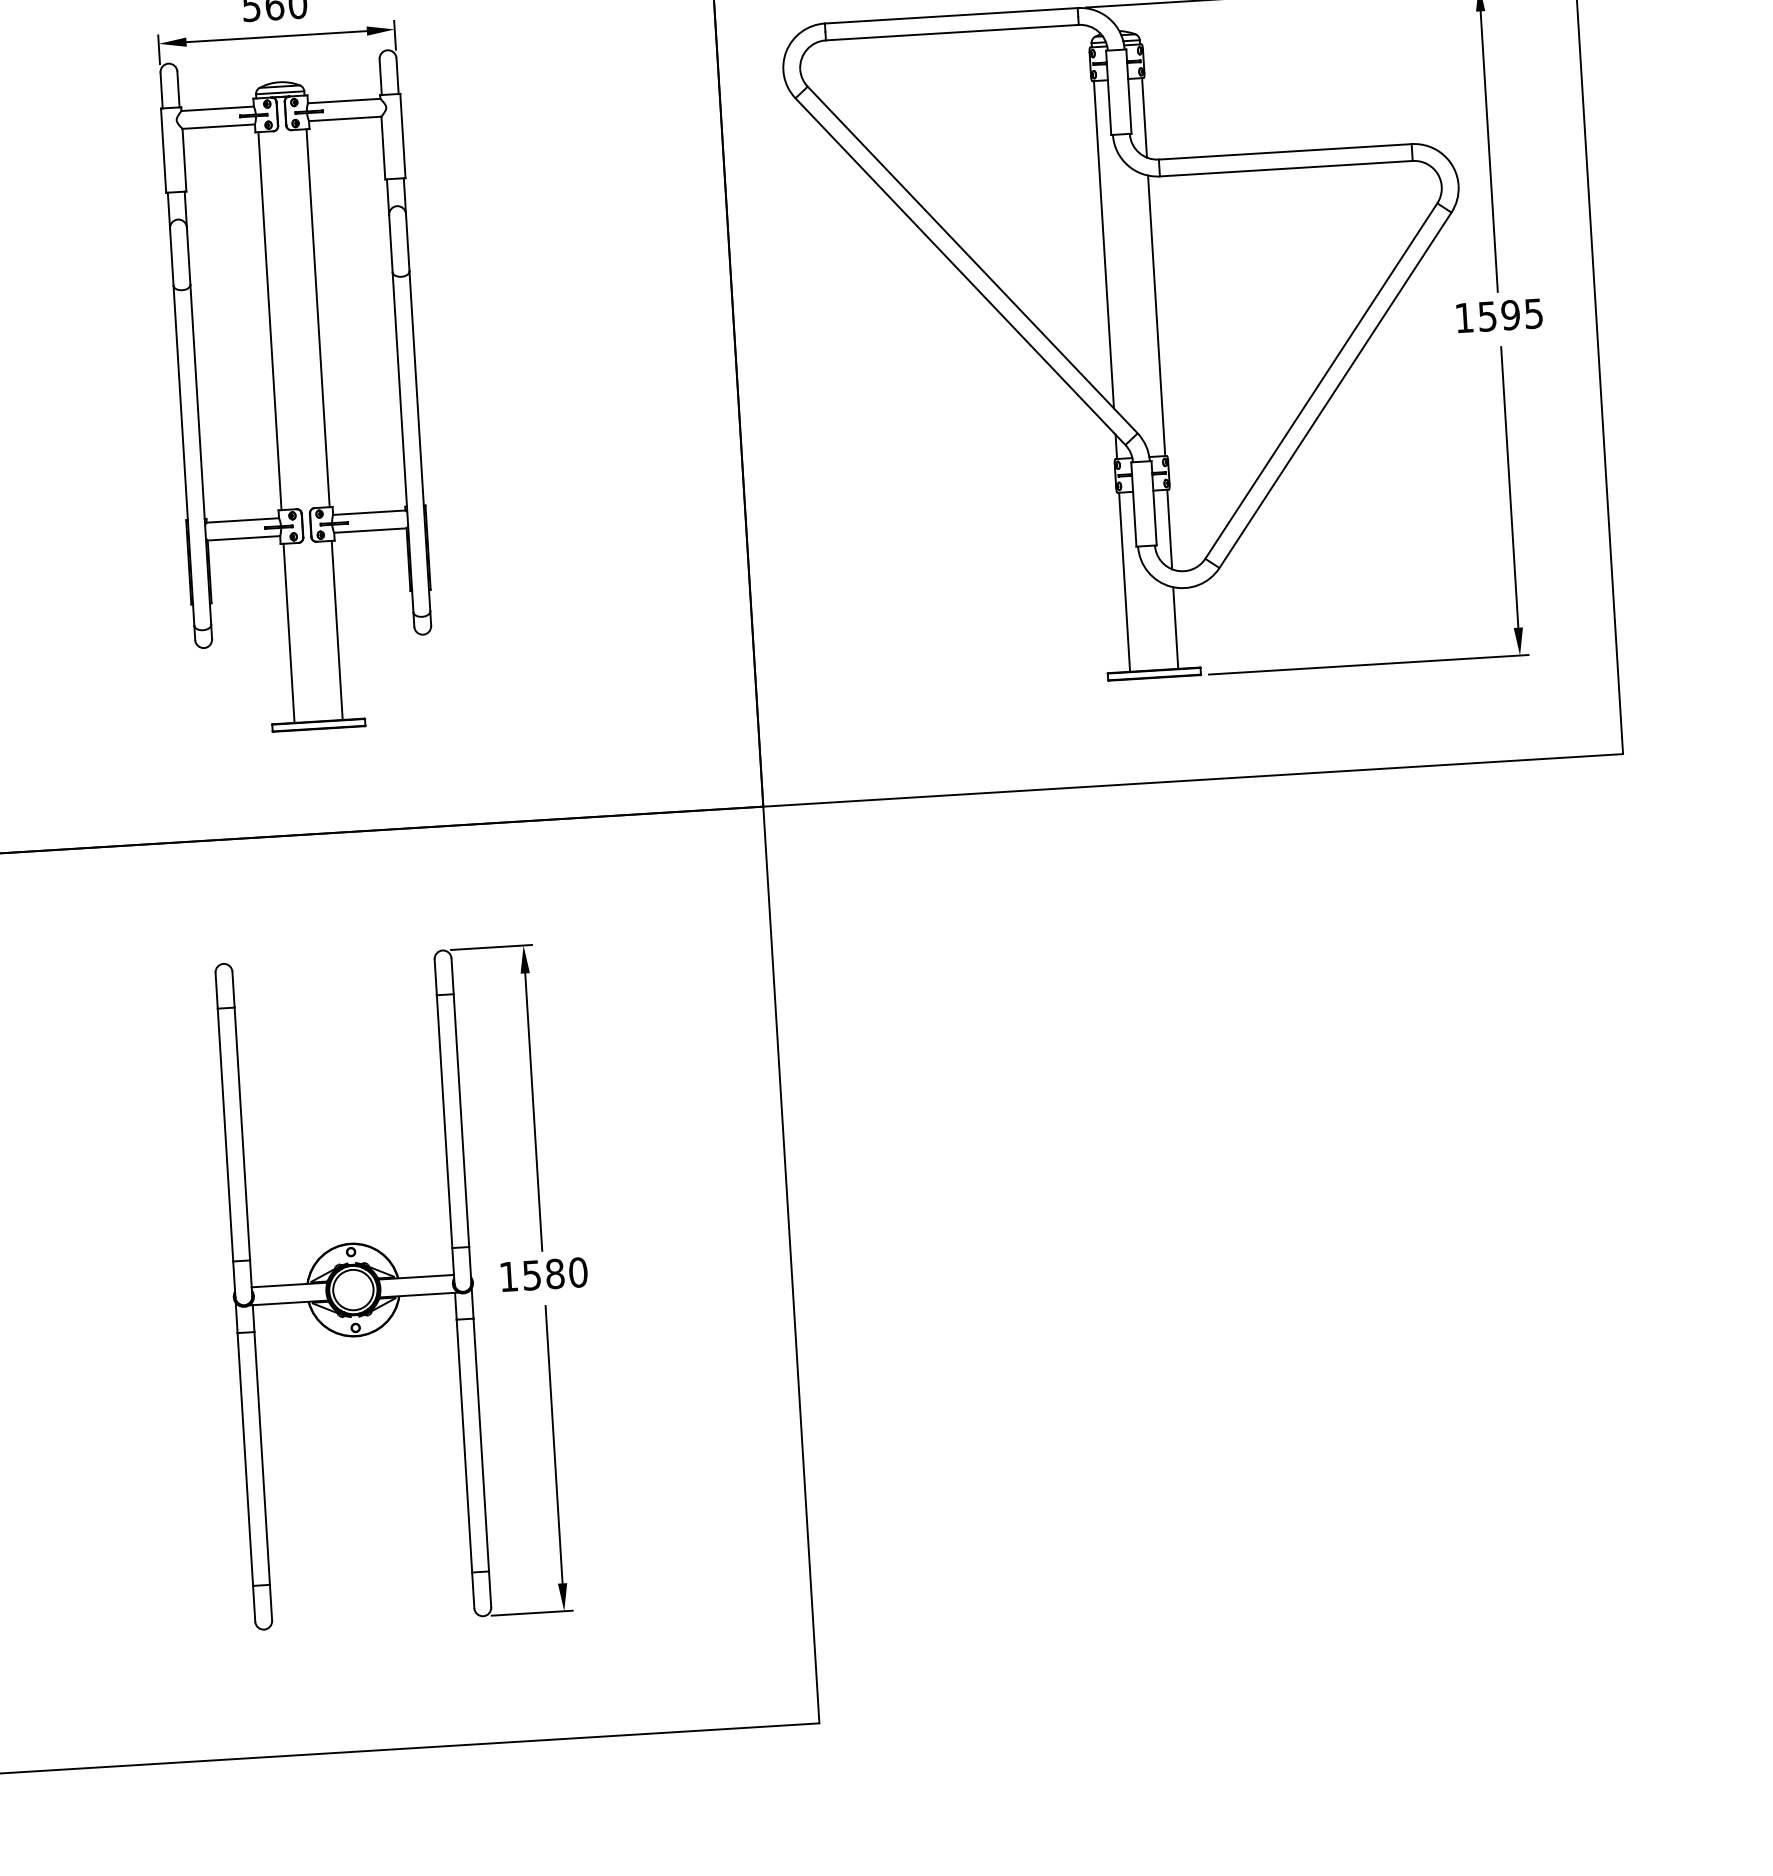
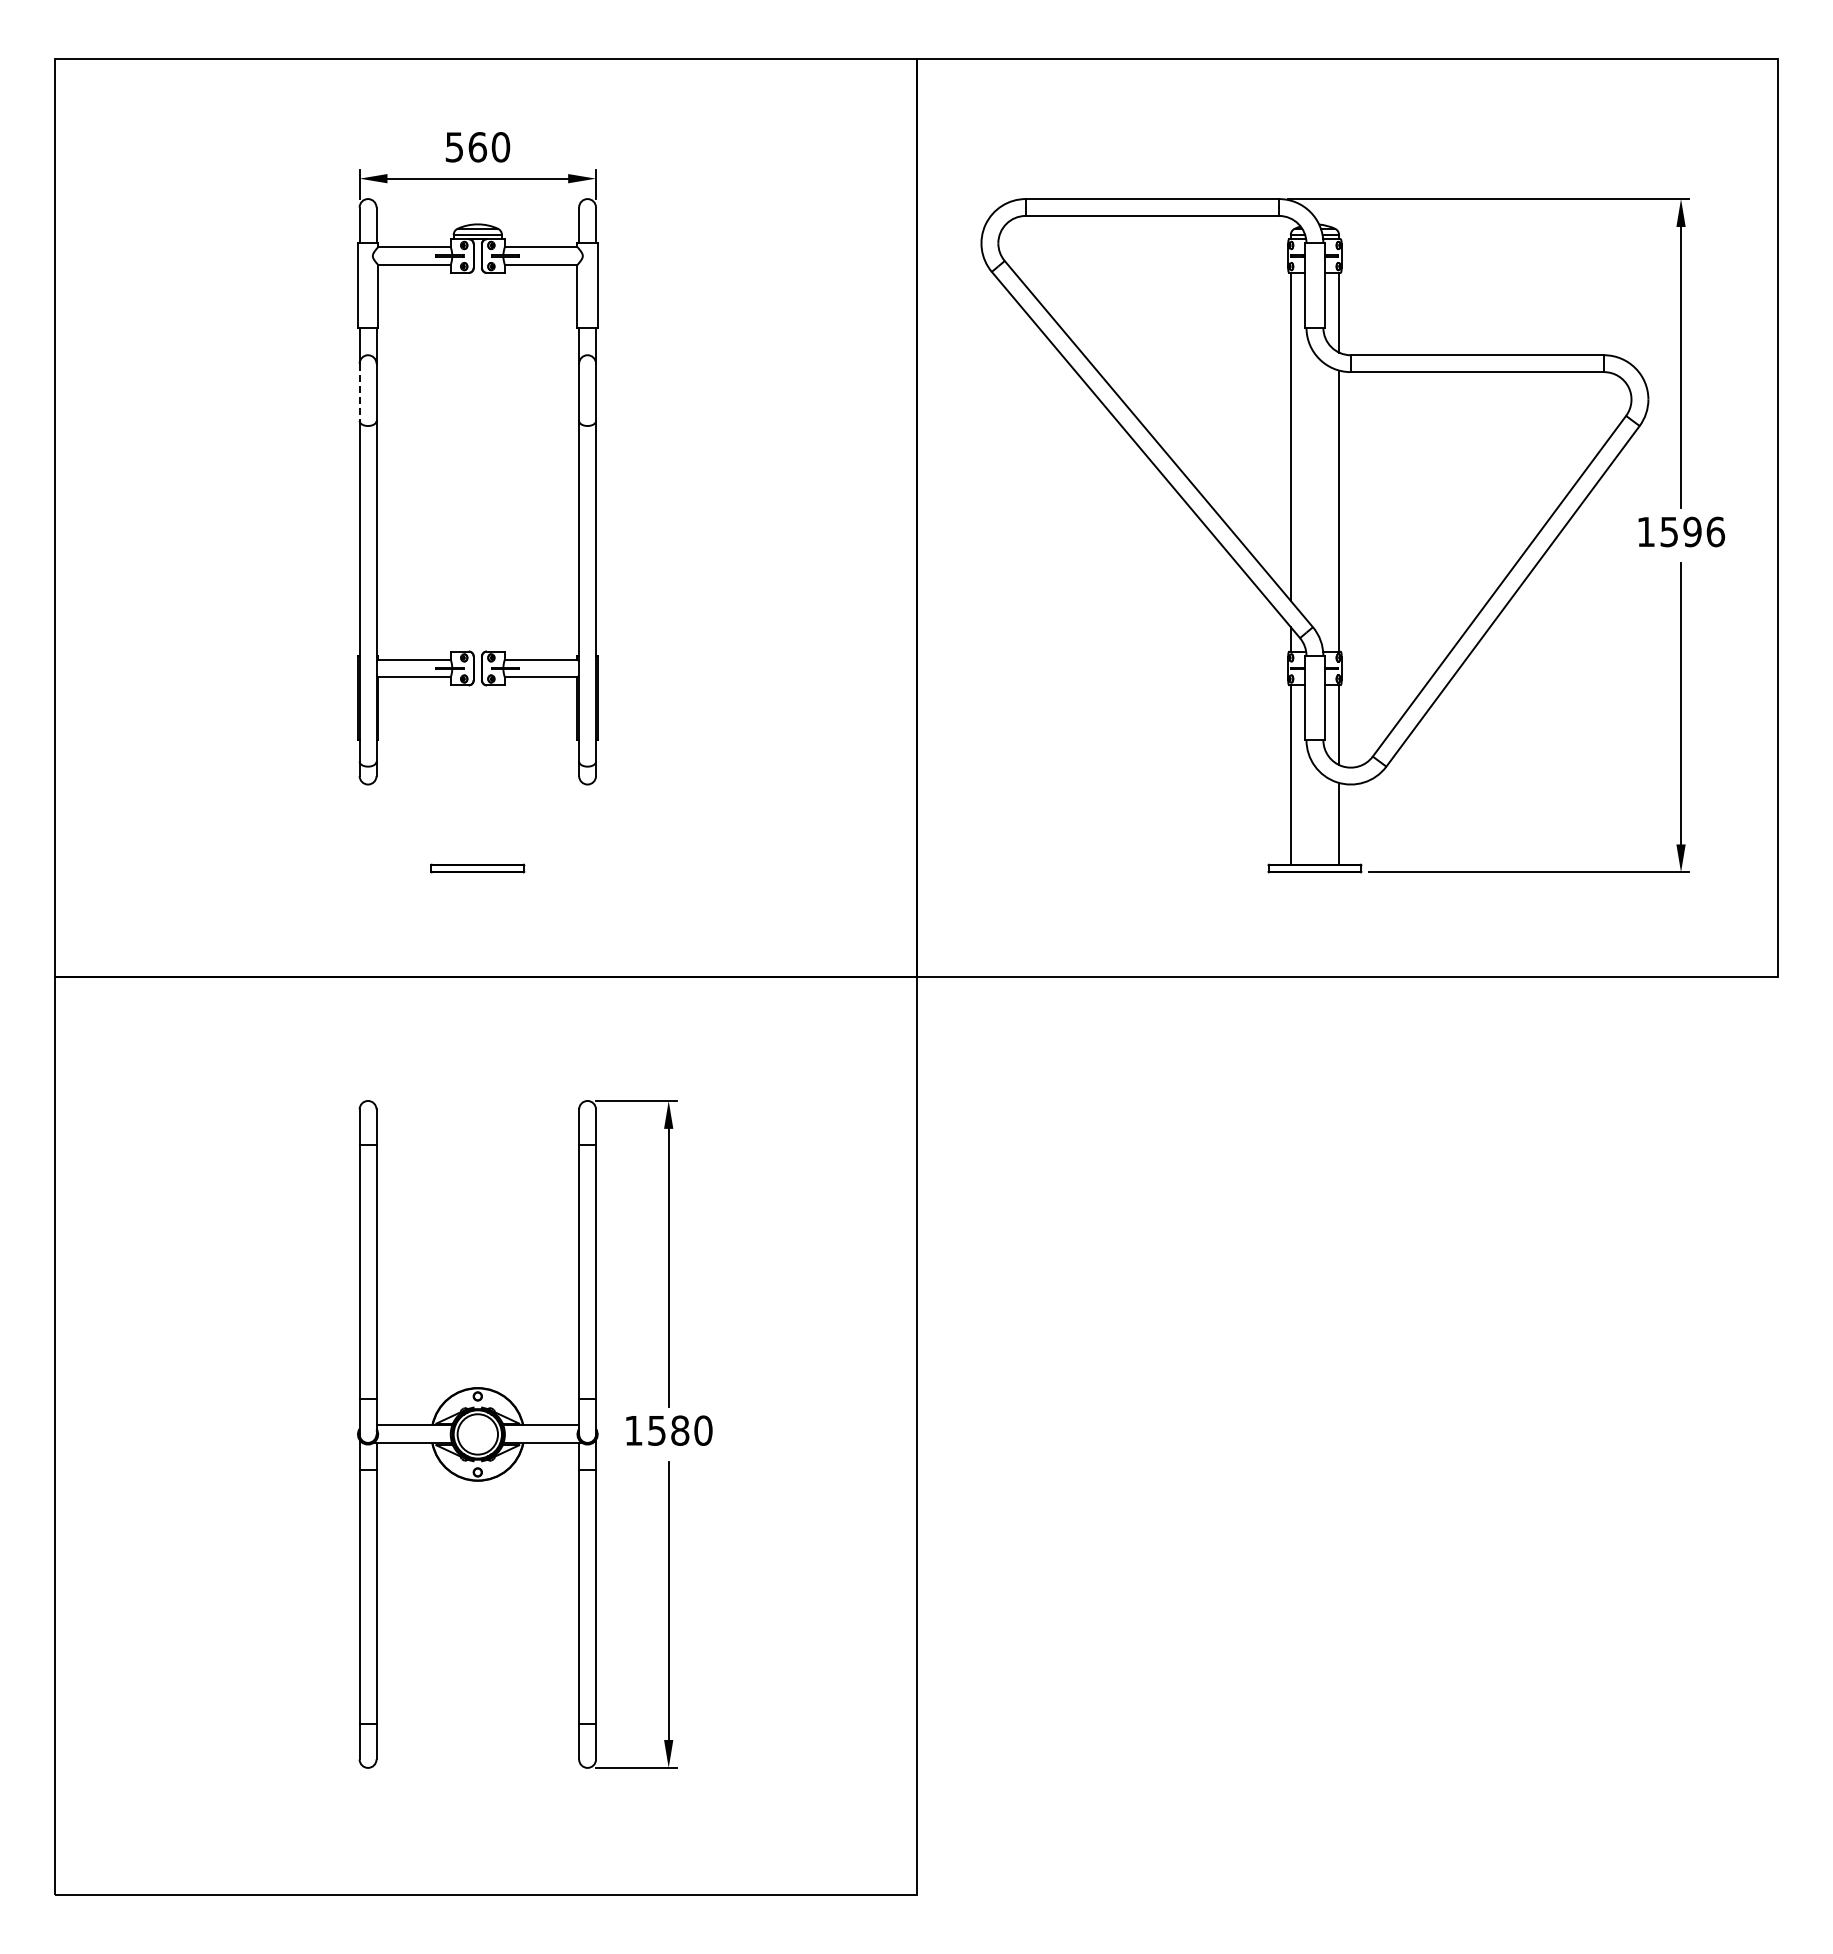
line: (171, 257) -> (359, 392), solid -> dashed
text: (1533, 313) -> (1715, 531), 1595 -> 1596
line: (317, 317) -> (501, 461), removed
line: (269, 320) -> (453, 461), removed
line: (336, 629) -> (501, 774), removed
line: (288, 632) -> (453, 774), removed

